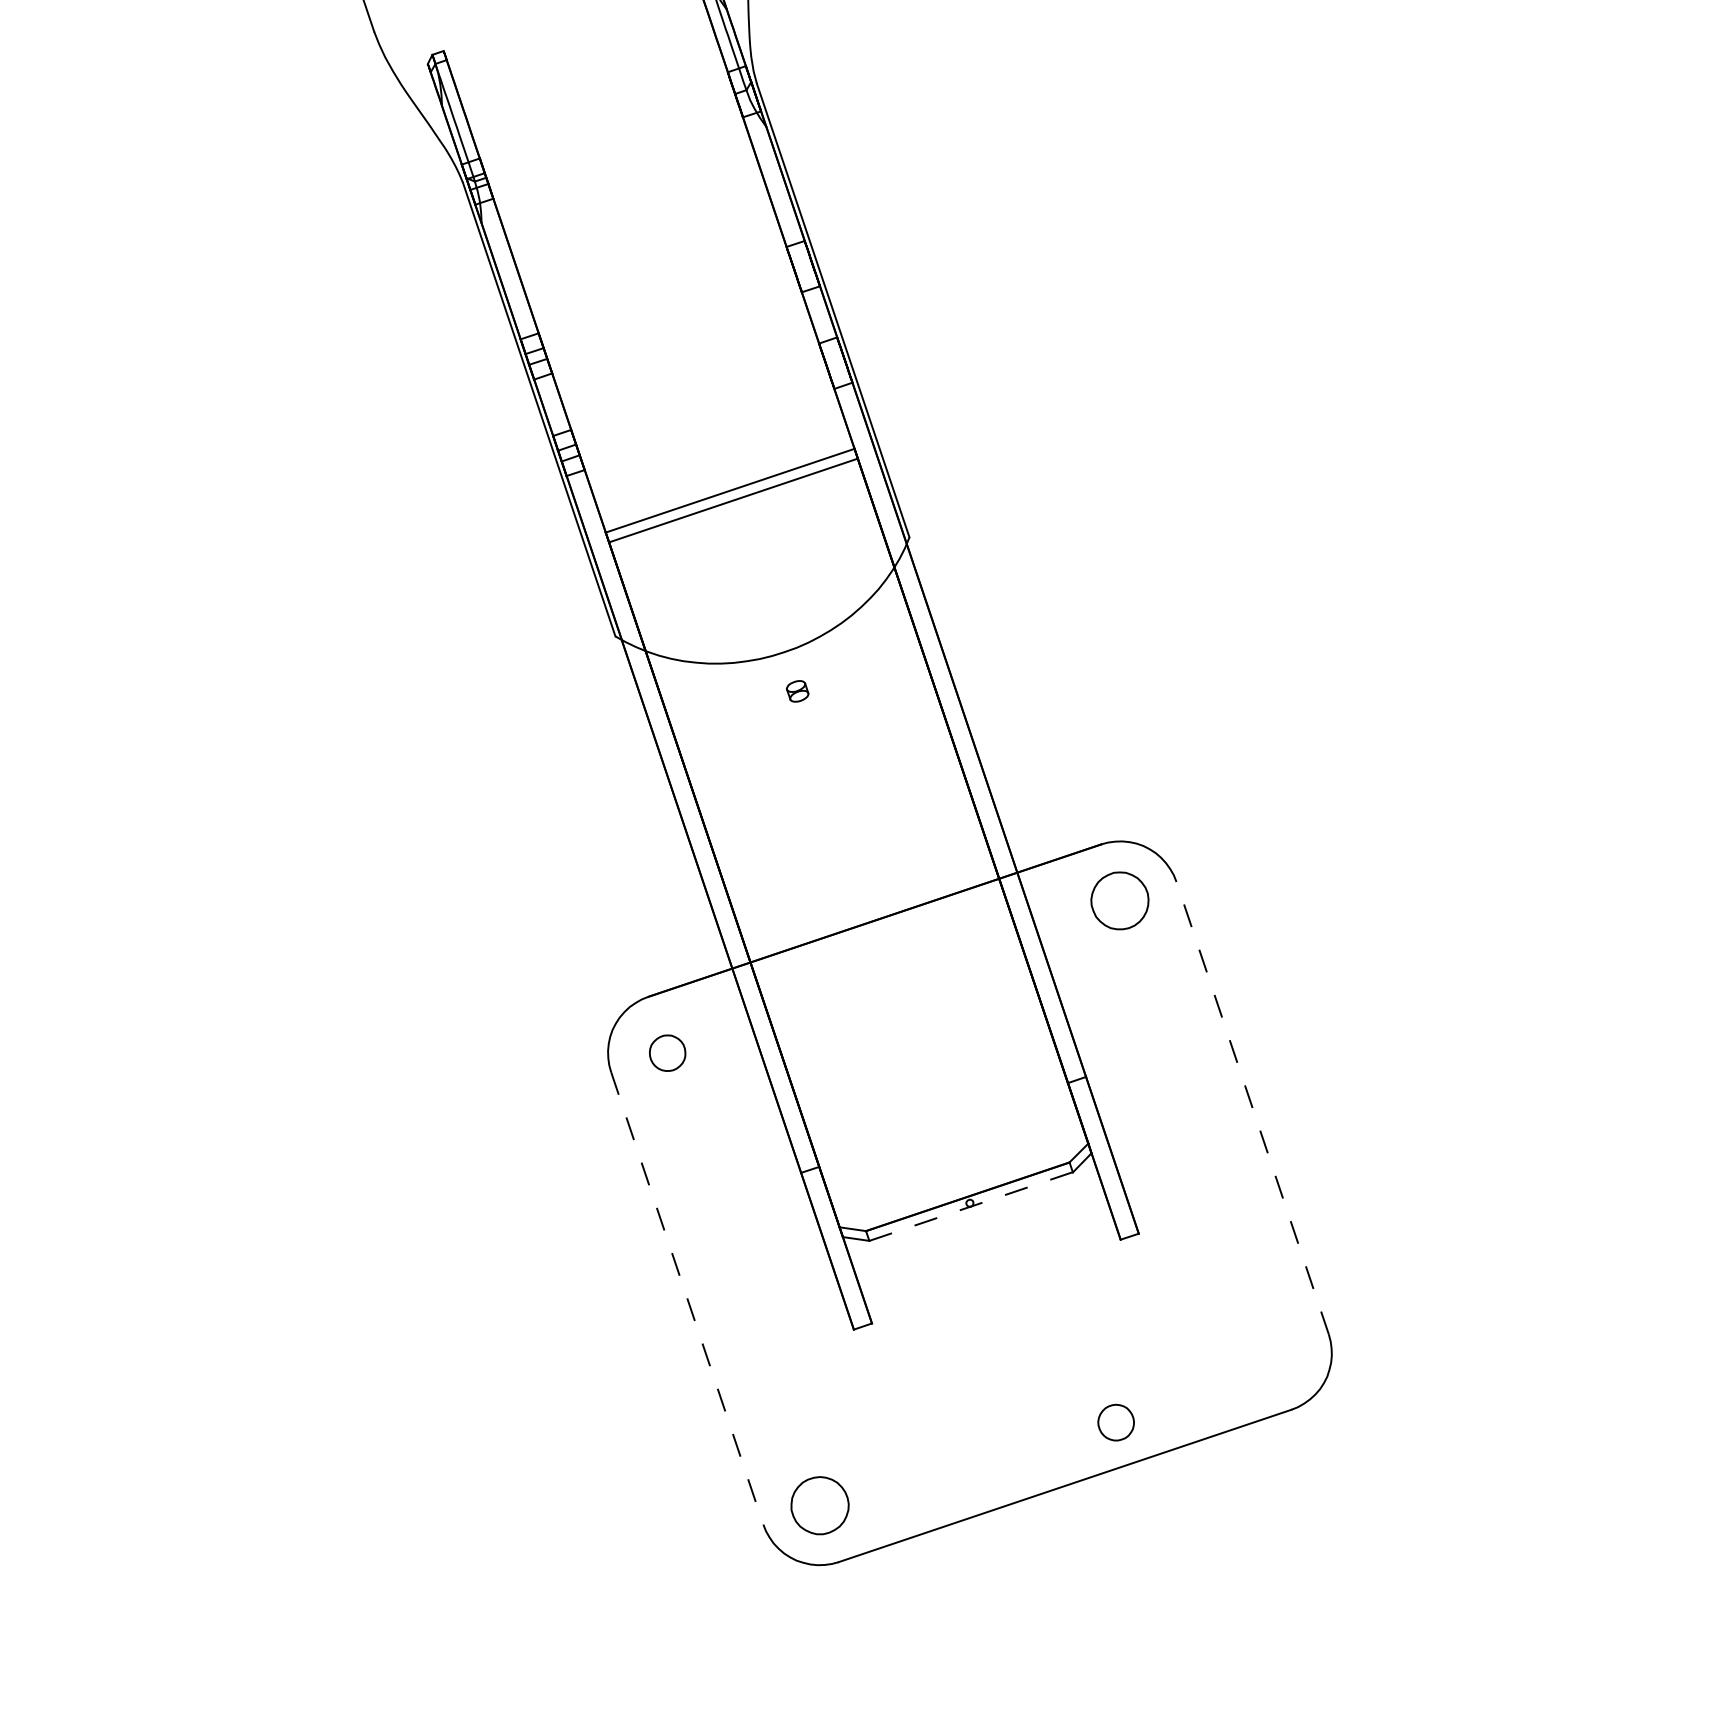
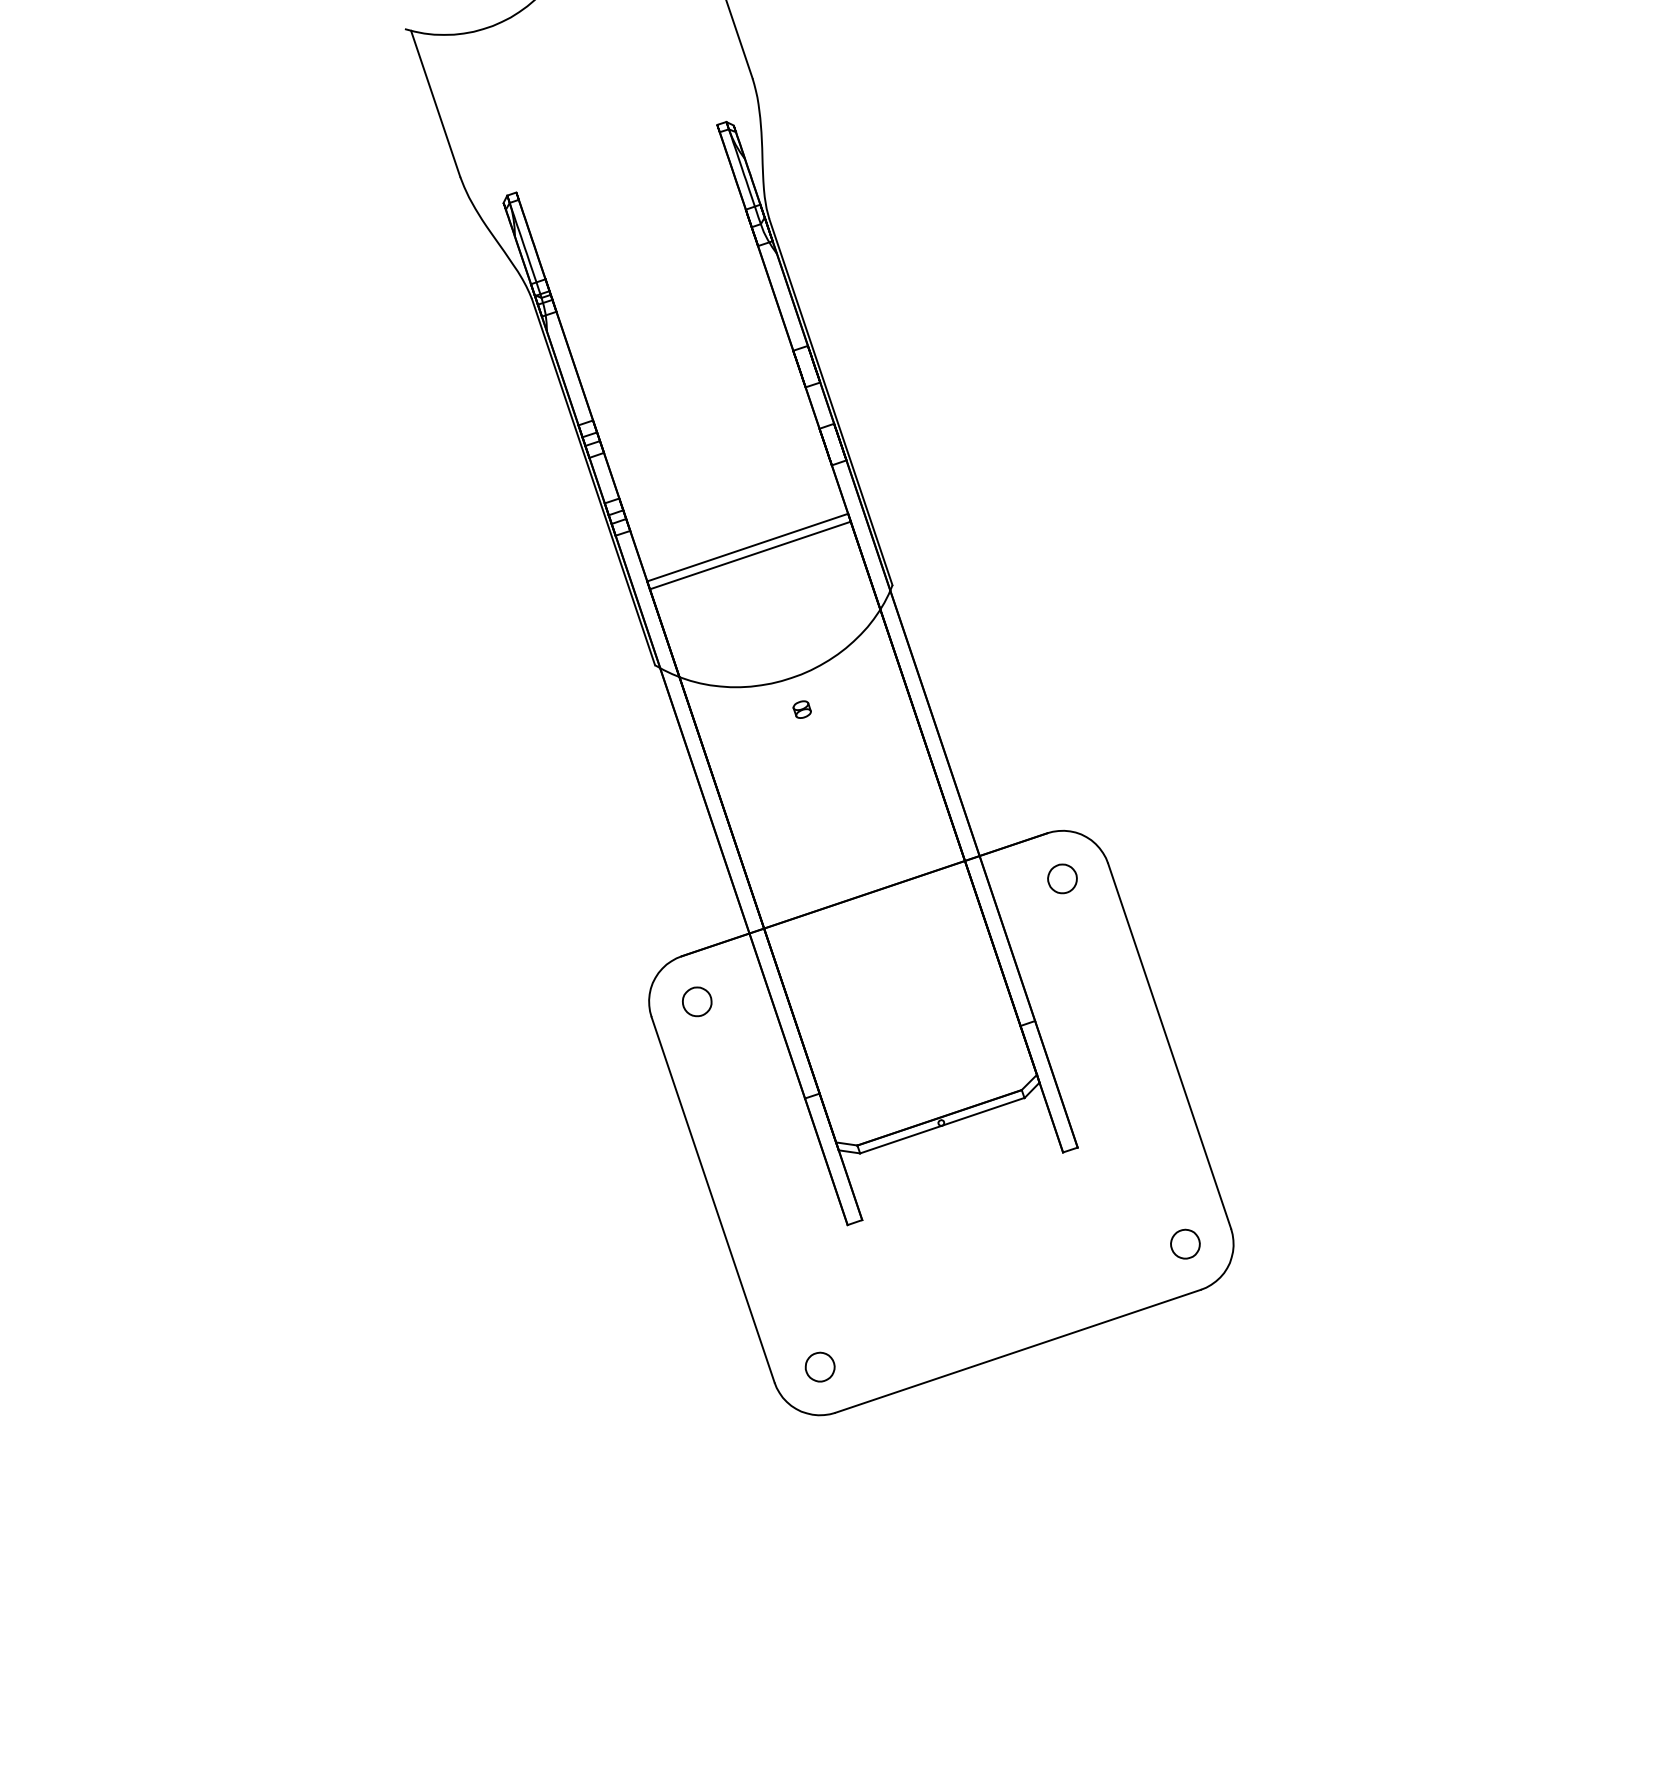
part: (1119, 900) -> (1062, 878), size x0.62
line: (1252, 1108) -> (1169, 1046), dashed -> solid
line: (971, 1206) -> (942, 1125), dashed -> solid
line: (687, 1297) -> (713, 1199), dashed -> solid
part: (1116, 1421) -> (1185, 1243), moved
part: (819, 1504) -> (819, 1366), size x0.62

